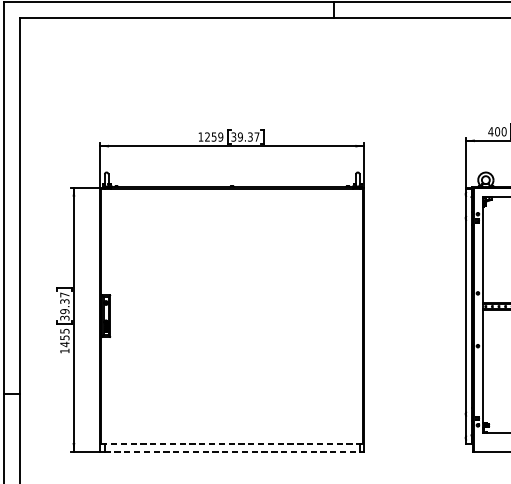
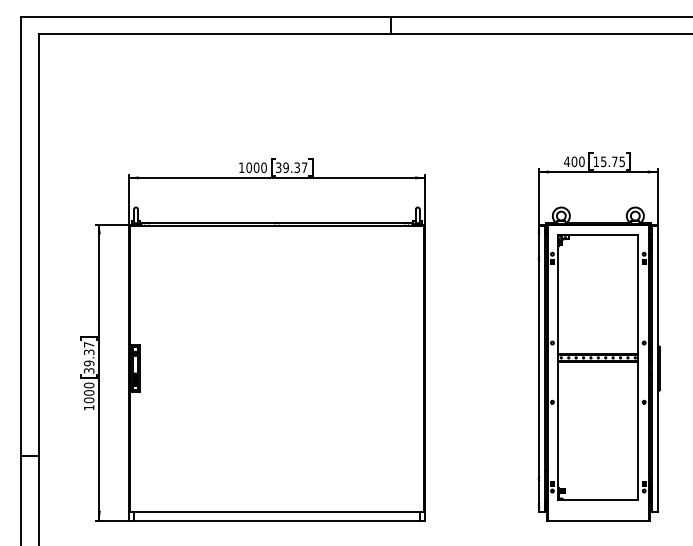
text: (214, 136) -> (256, 167), 1259 -> 1000
text: (64, 337) -> (88, 392), 1455 -> 1000
line: (232, 443) -> (277, 511), dashed -> solid
line: (232, 451) -> (277, 520), dashed -> solid

